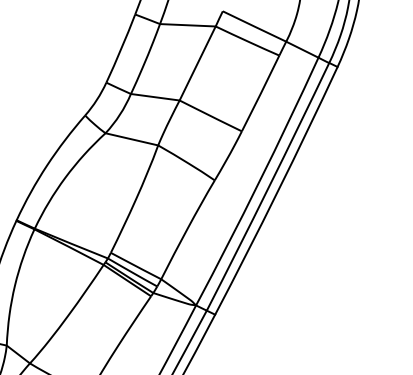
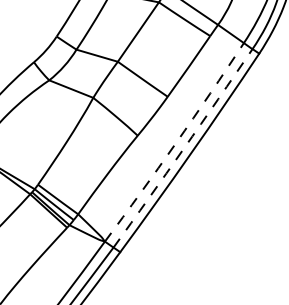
arc: (259, 182) -> (176, 143), solid -> dashed
arc: (268, 187) -> (183, 148), solid -> dashed

